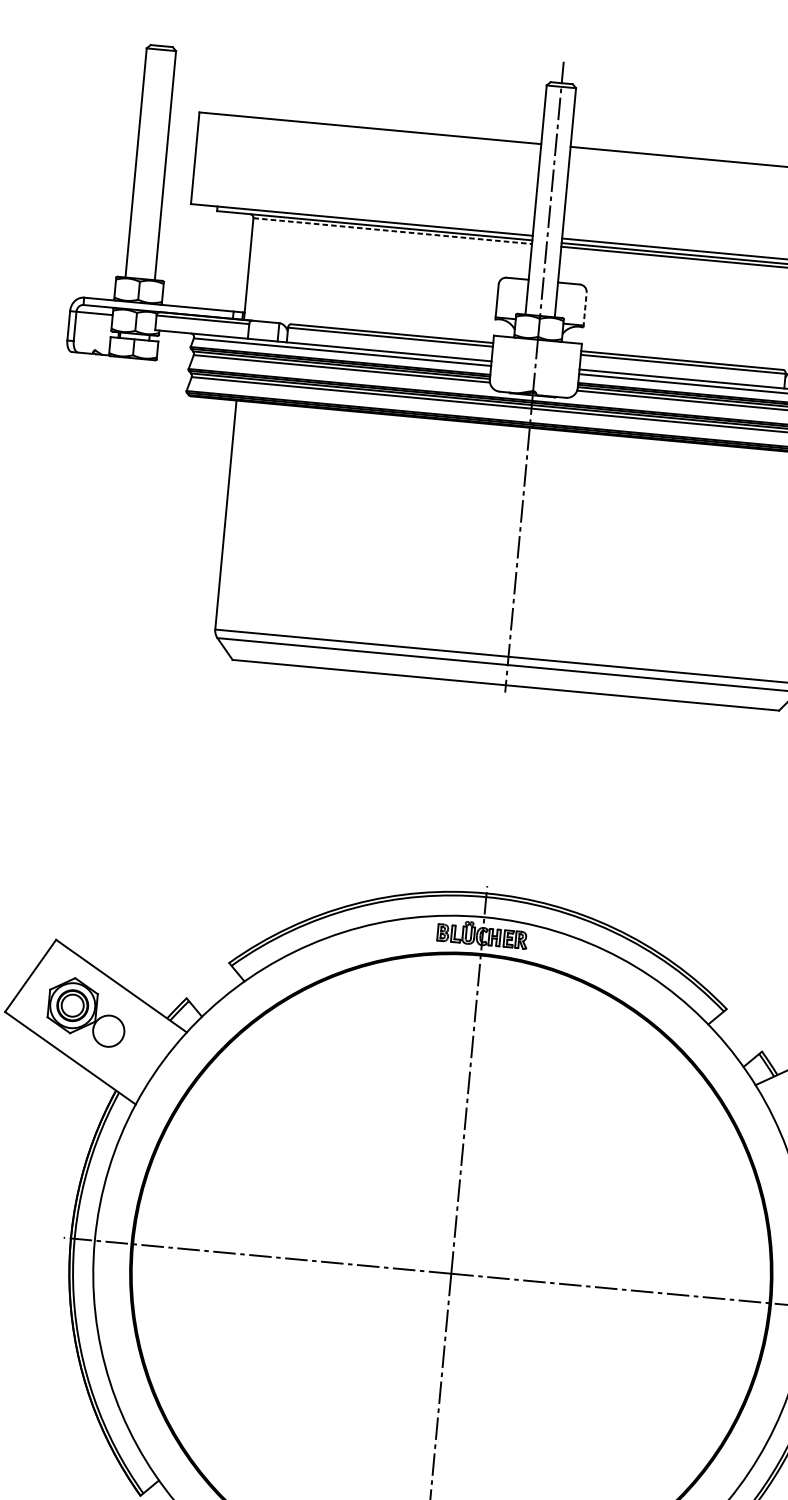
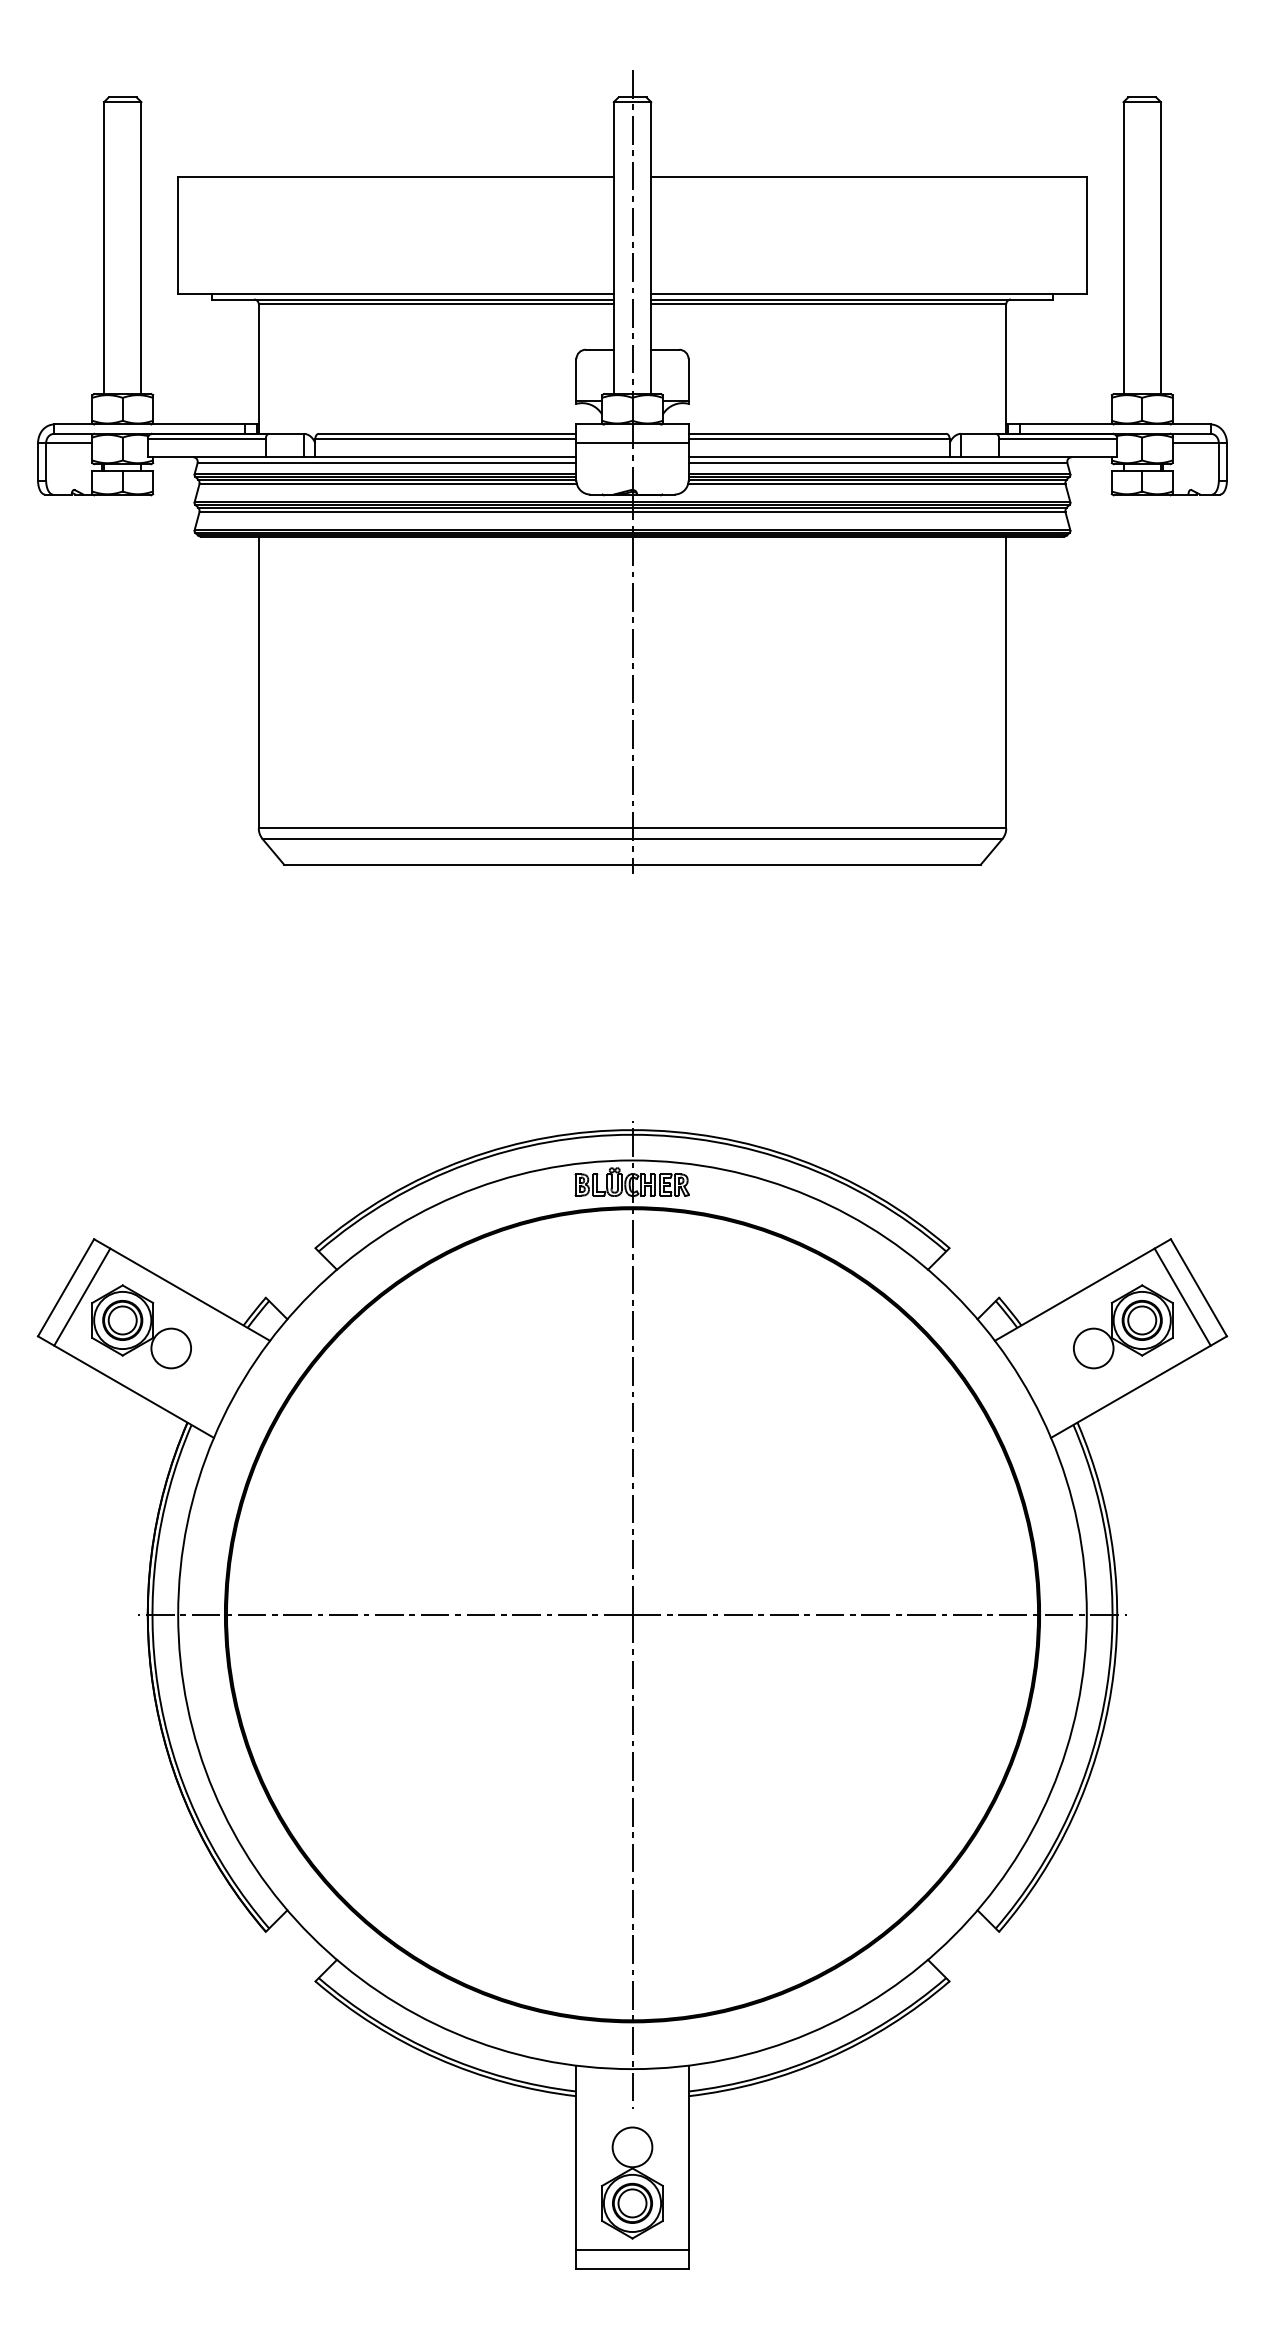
line: (392, 231) -> (436, 304), dashed -> solid
line: (585, 309) -> (688, 380), dashed -> solid
line: (536, 354) -> (632, 443), added
line: (42, 983) -> (82, 1296), added

